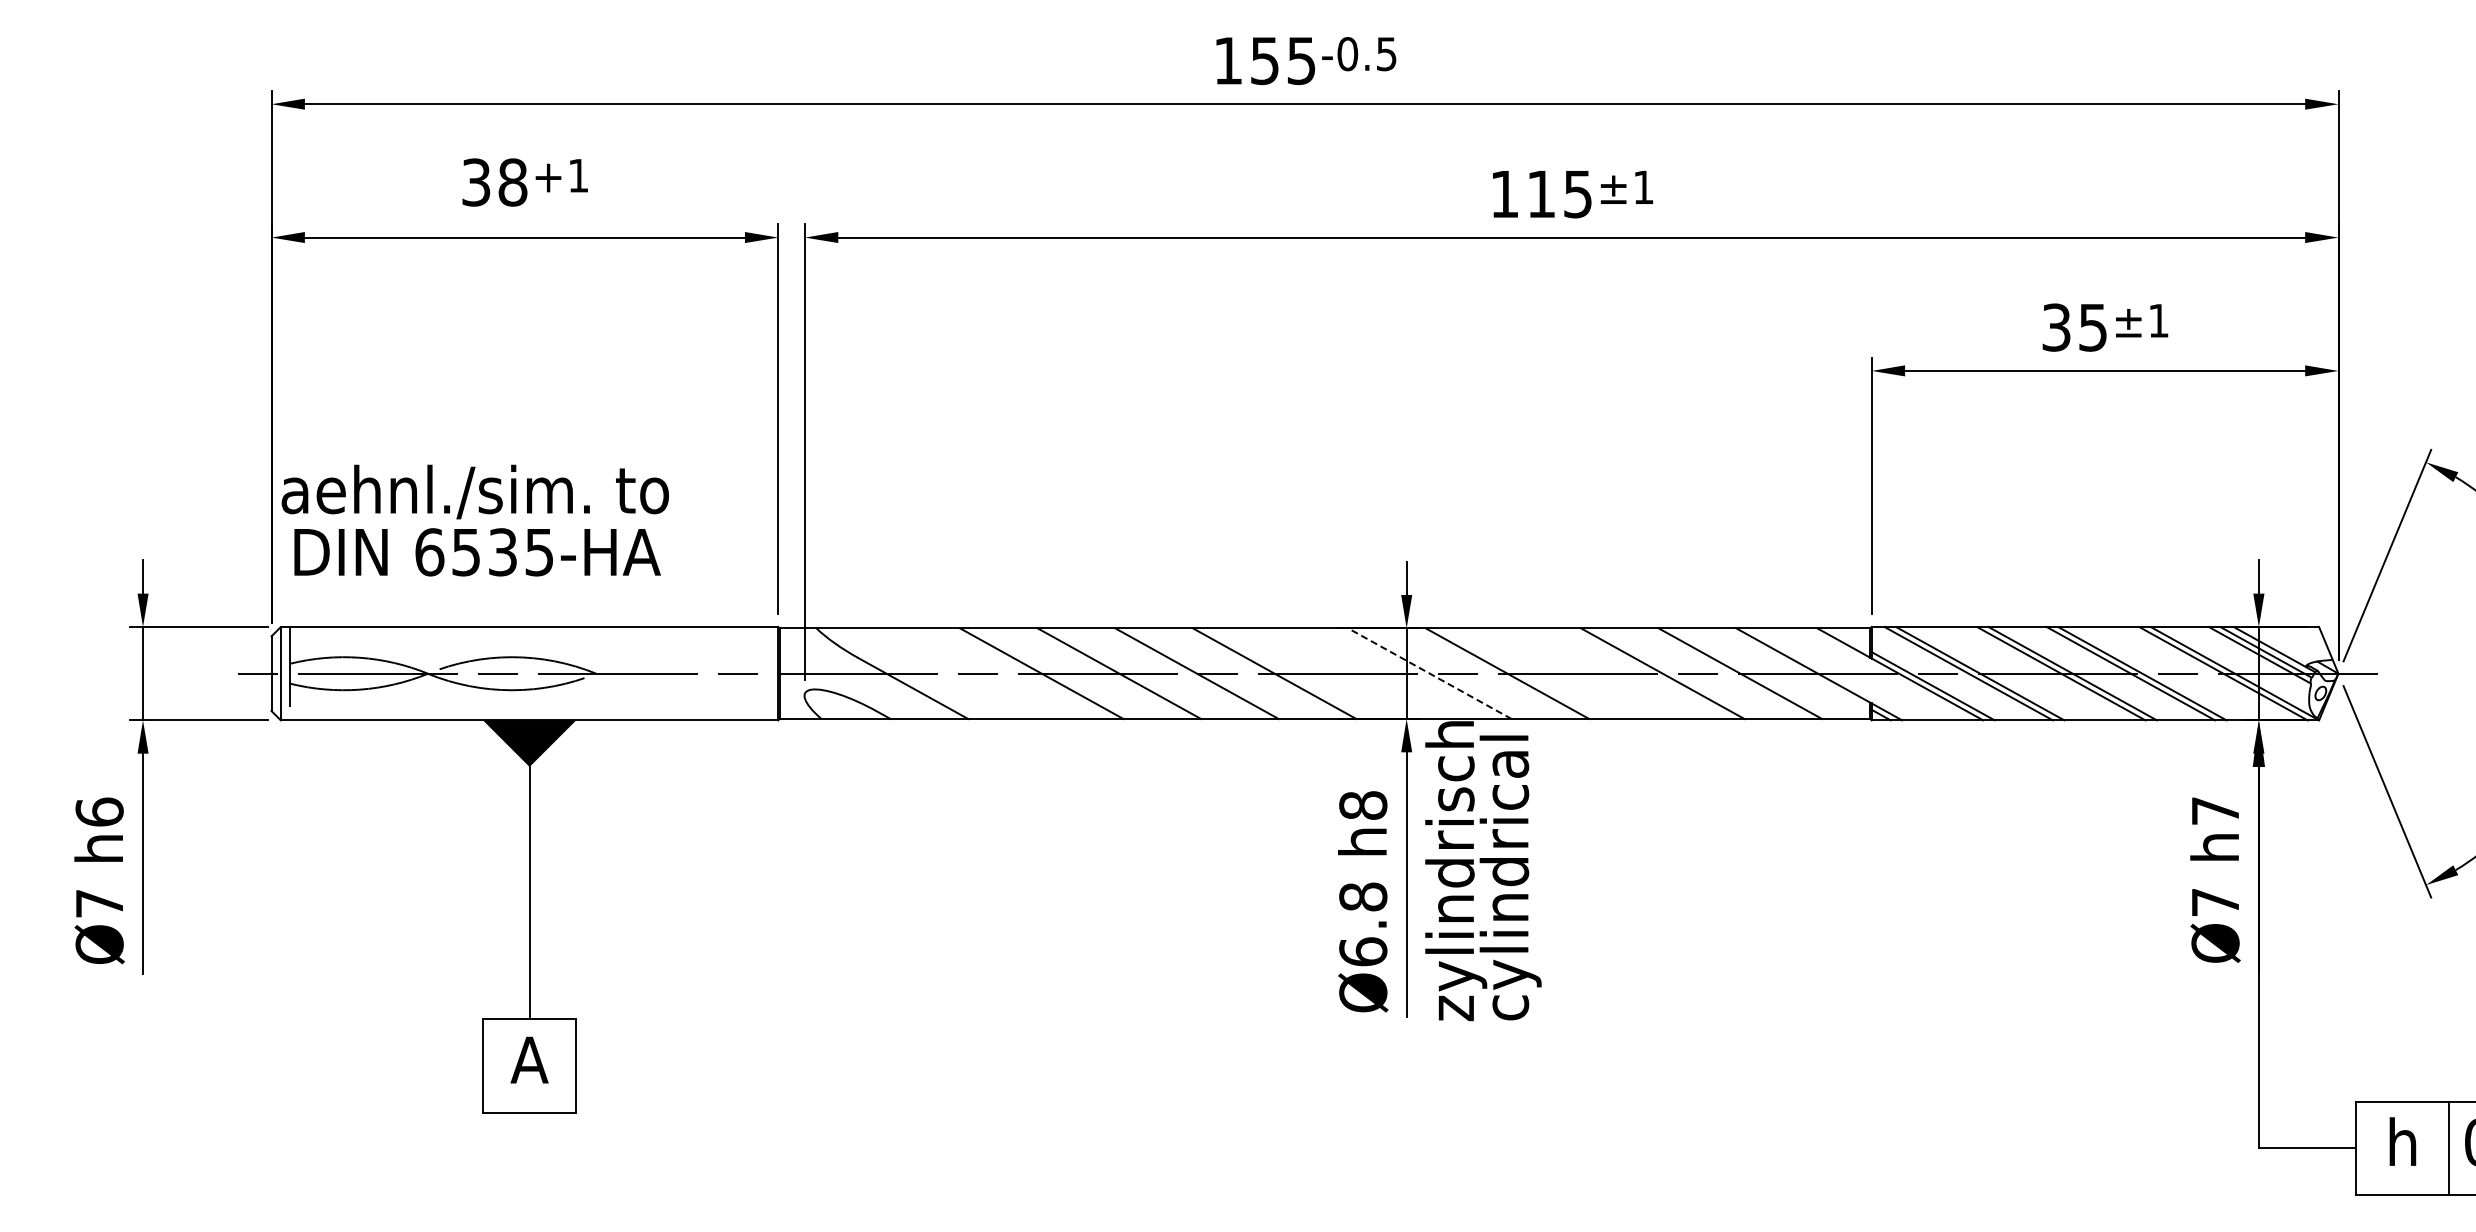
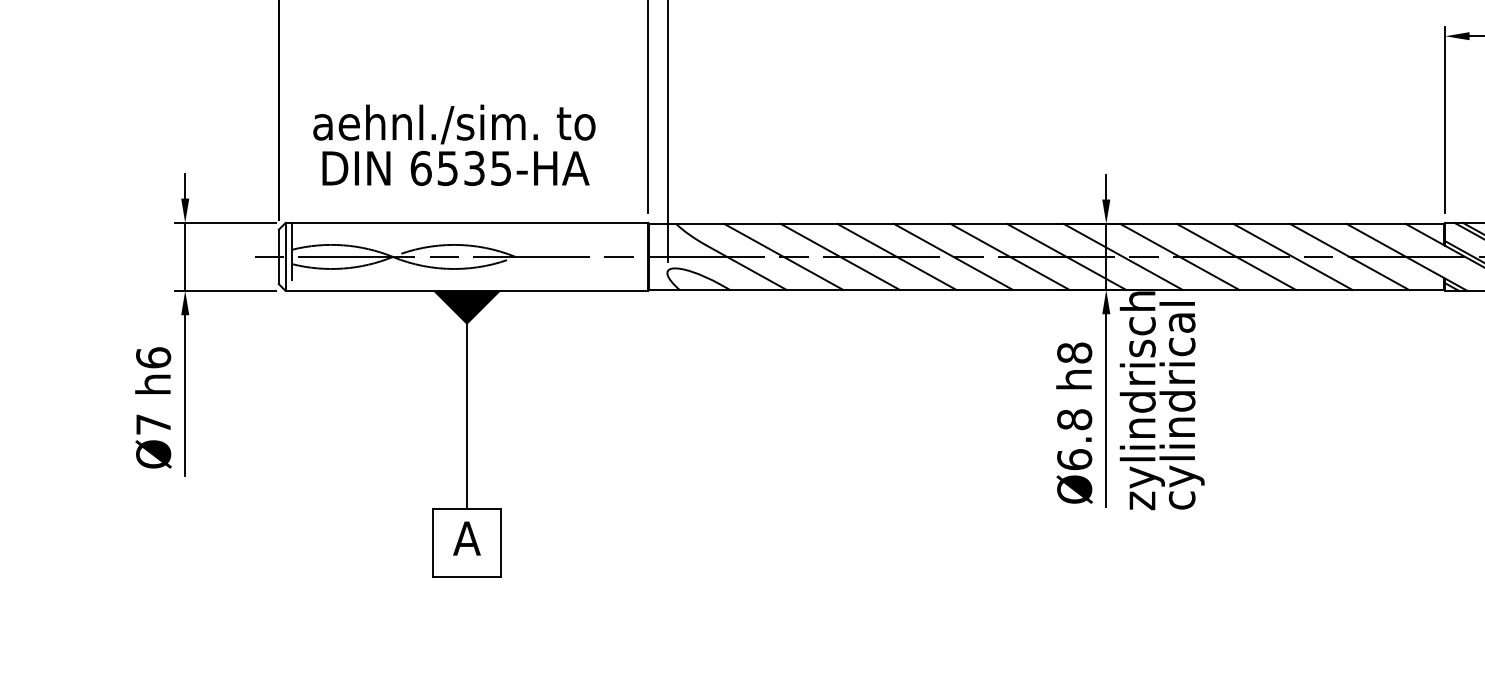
text: (474, 520) -> (453, 145), moved
line: (963, 673) -> (783, 256), added
line: (1352, 673) -> (1066, 256), added
line: (1429, 673) -> (1122, 256), dashed -> solid
line: (1584, 673) -> (1235, 256), added

